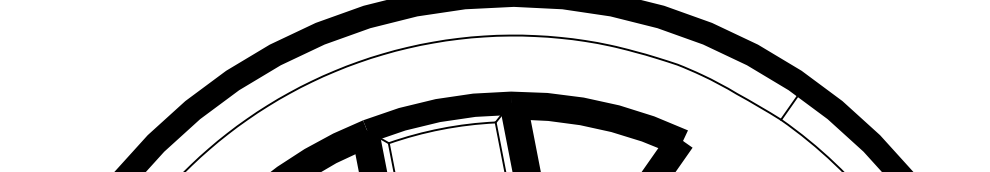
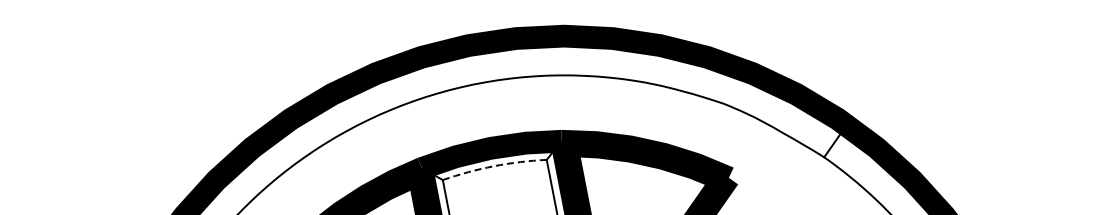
arc: (441, 129) -> (494, 166), solid -> dashed

